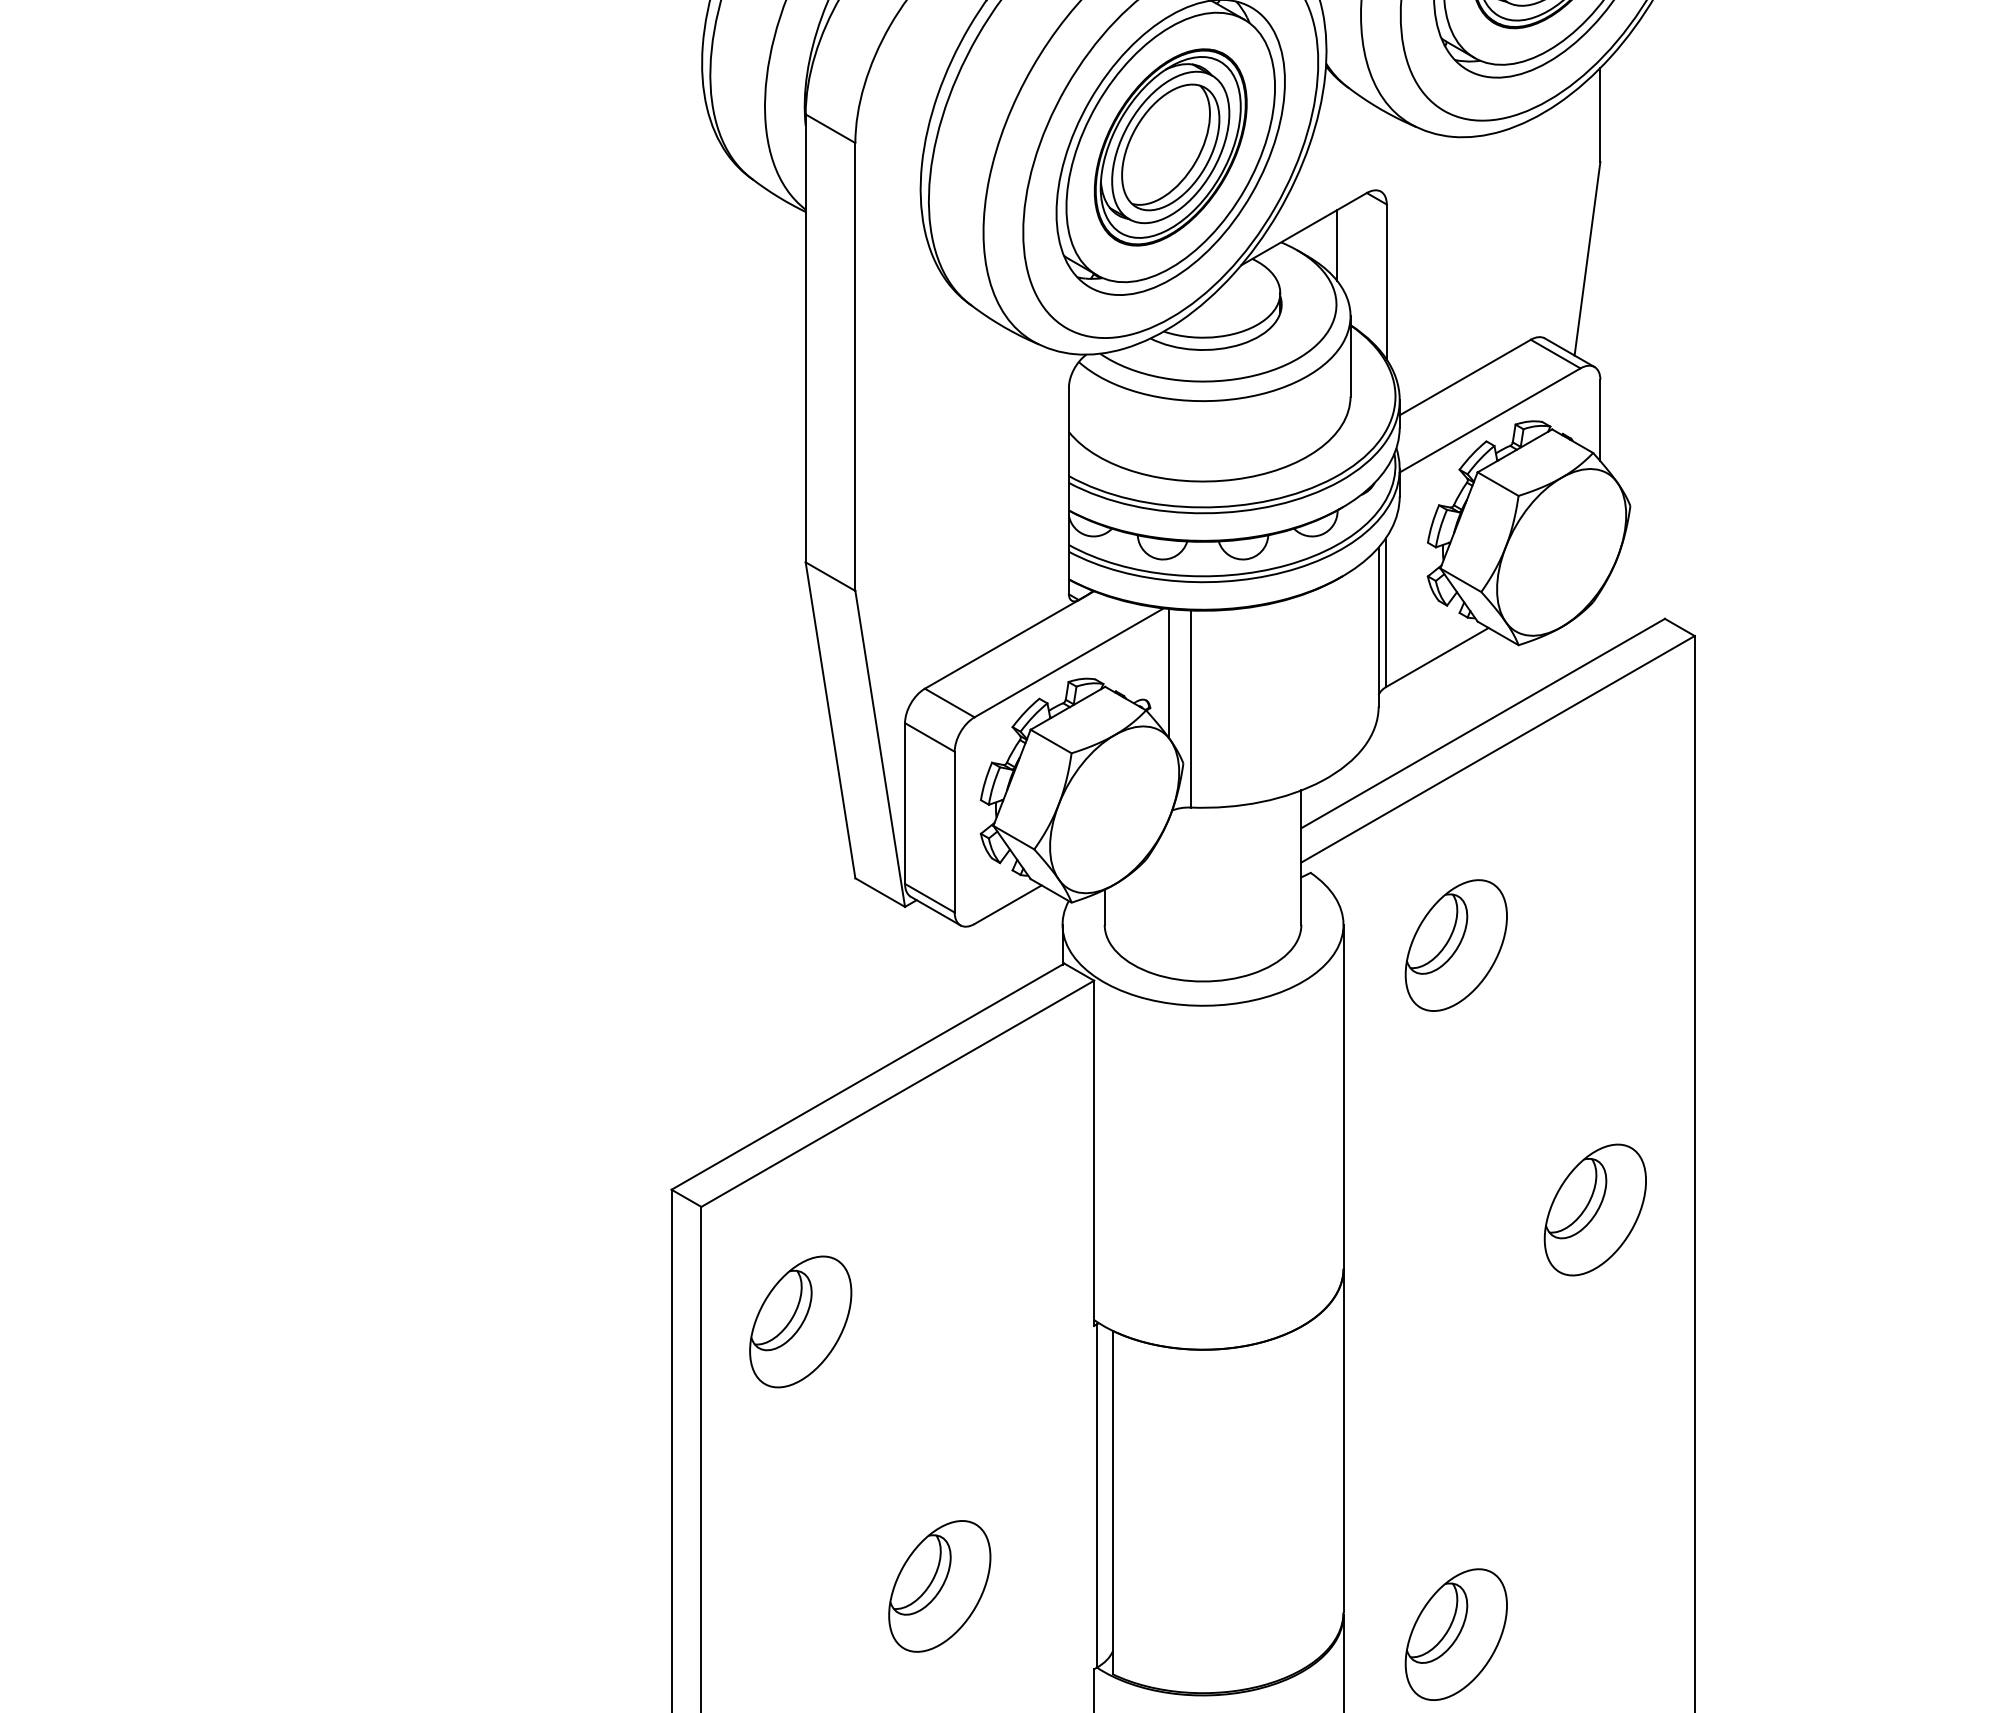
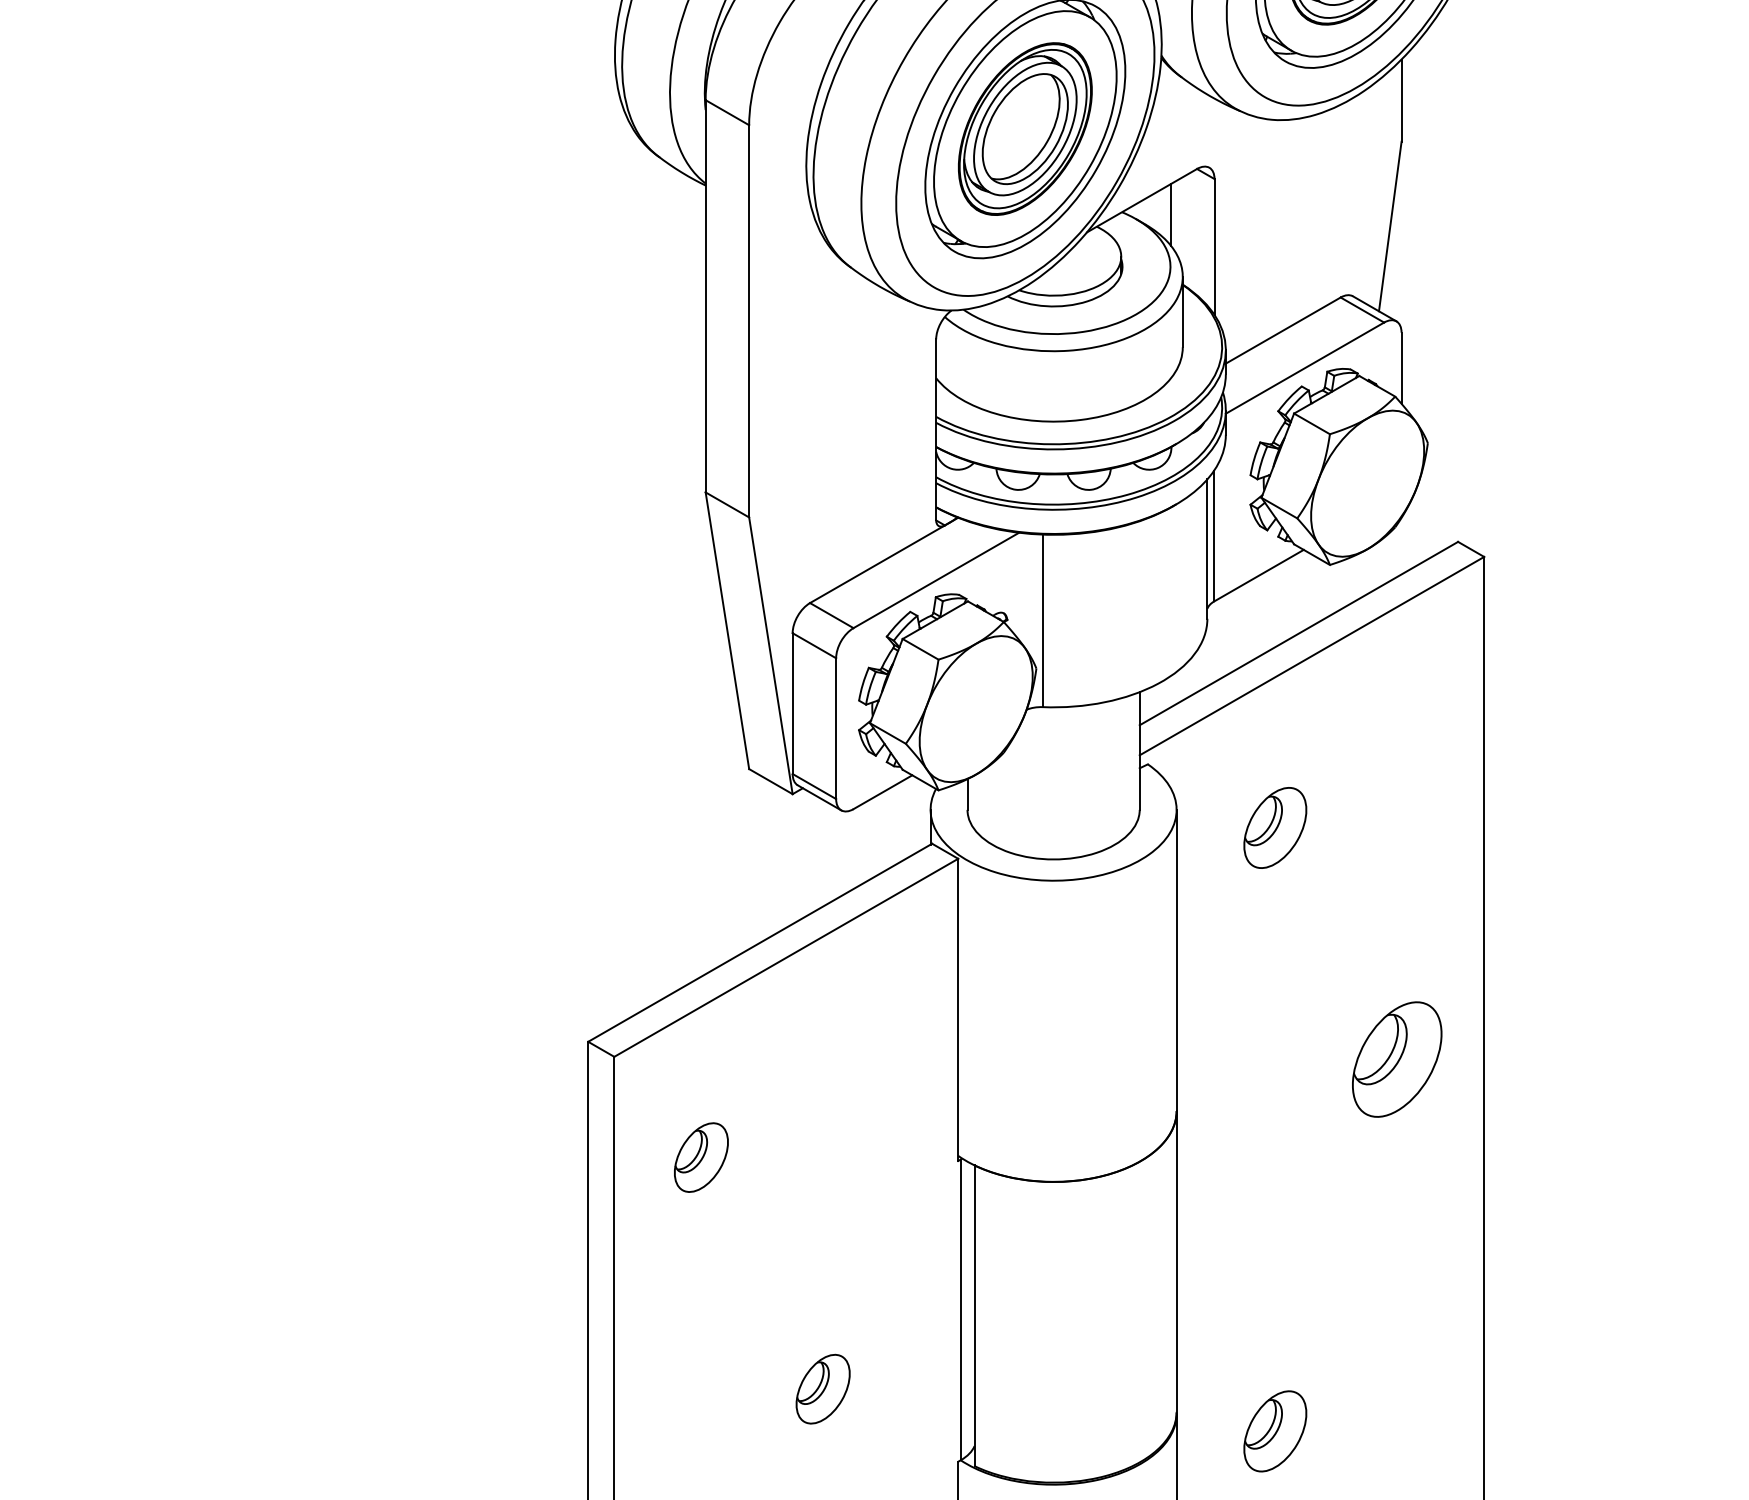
line: (1168, 673) -> (1023, 589), removed
part: (1455, 945) -> (1274, 827), size x0.7
part: (800, 1321) -> (701, 1157), size x0.6
part: (939, 1586) -> (822, 1389), size x0.6
part: (1455, 1634) -> (1274, 1431), size x0.7

